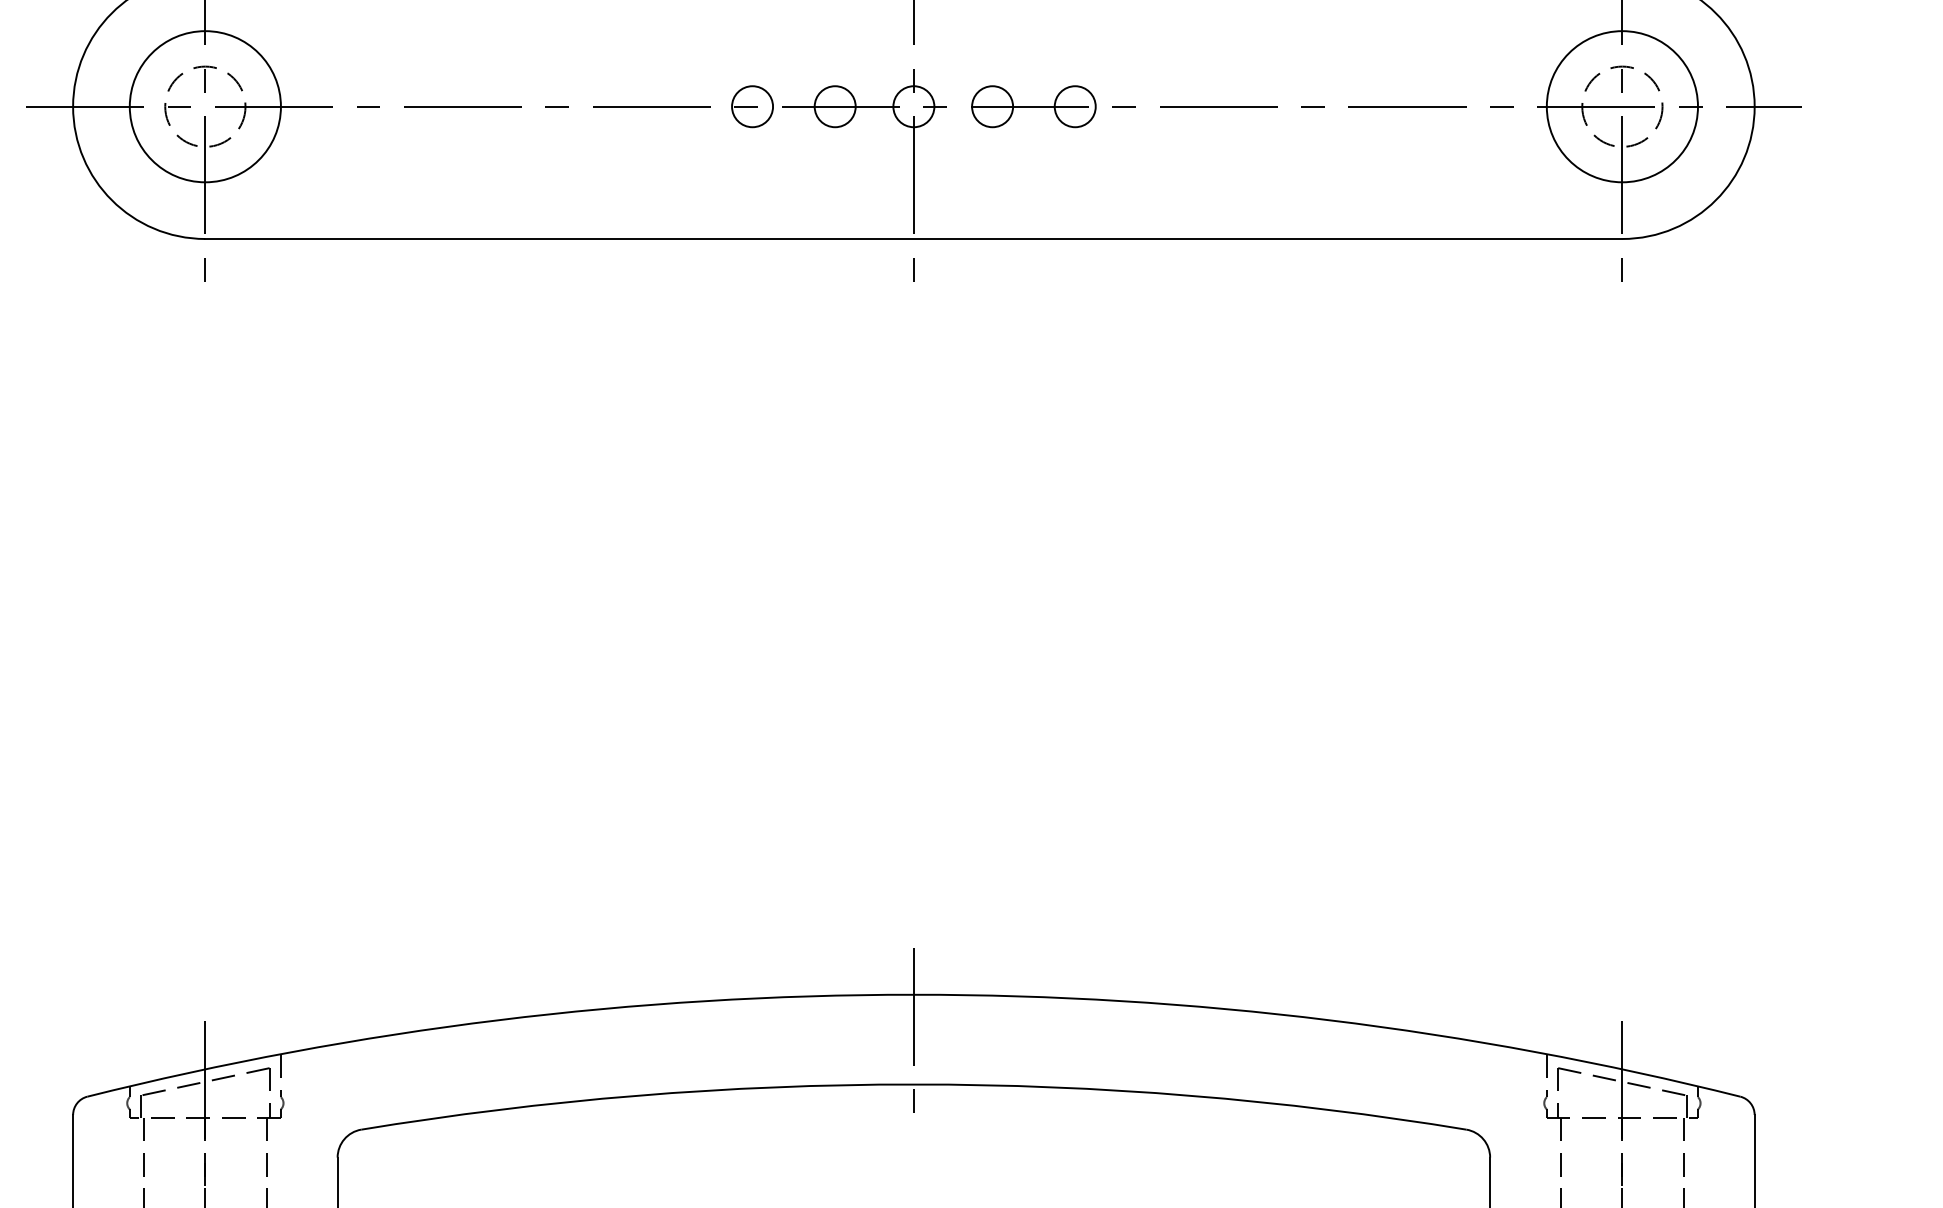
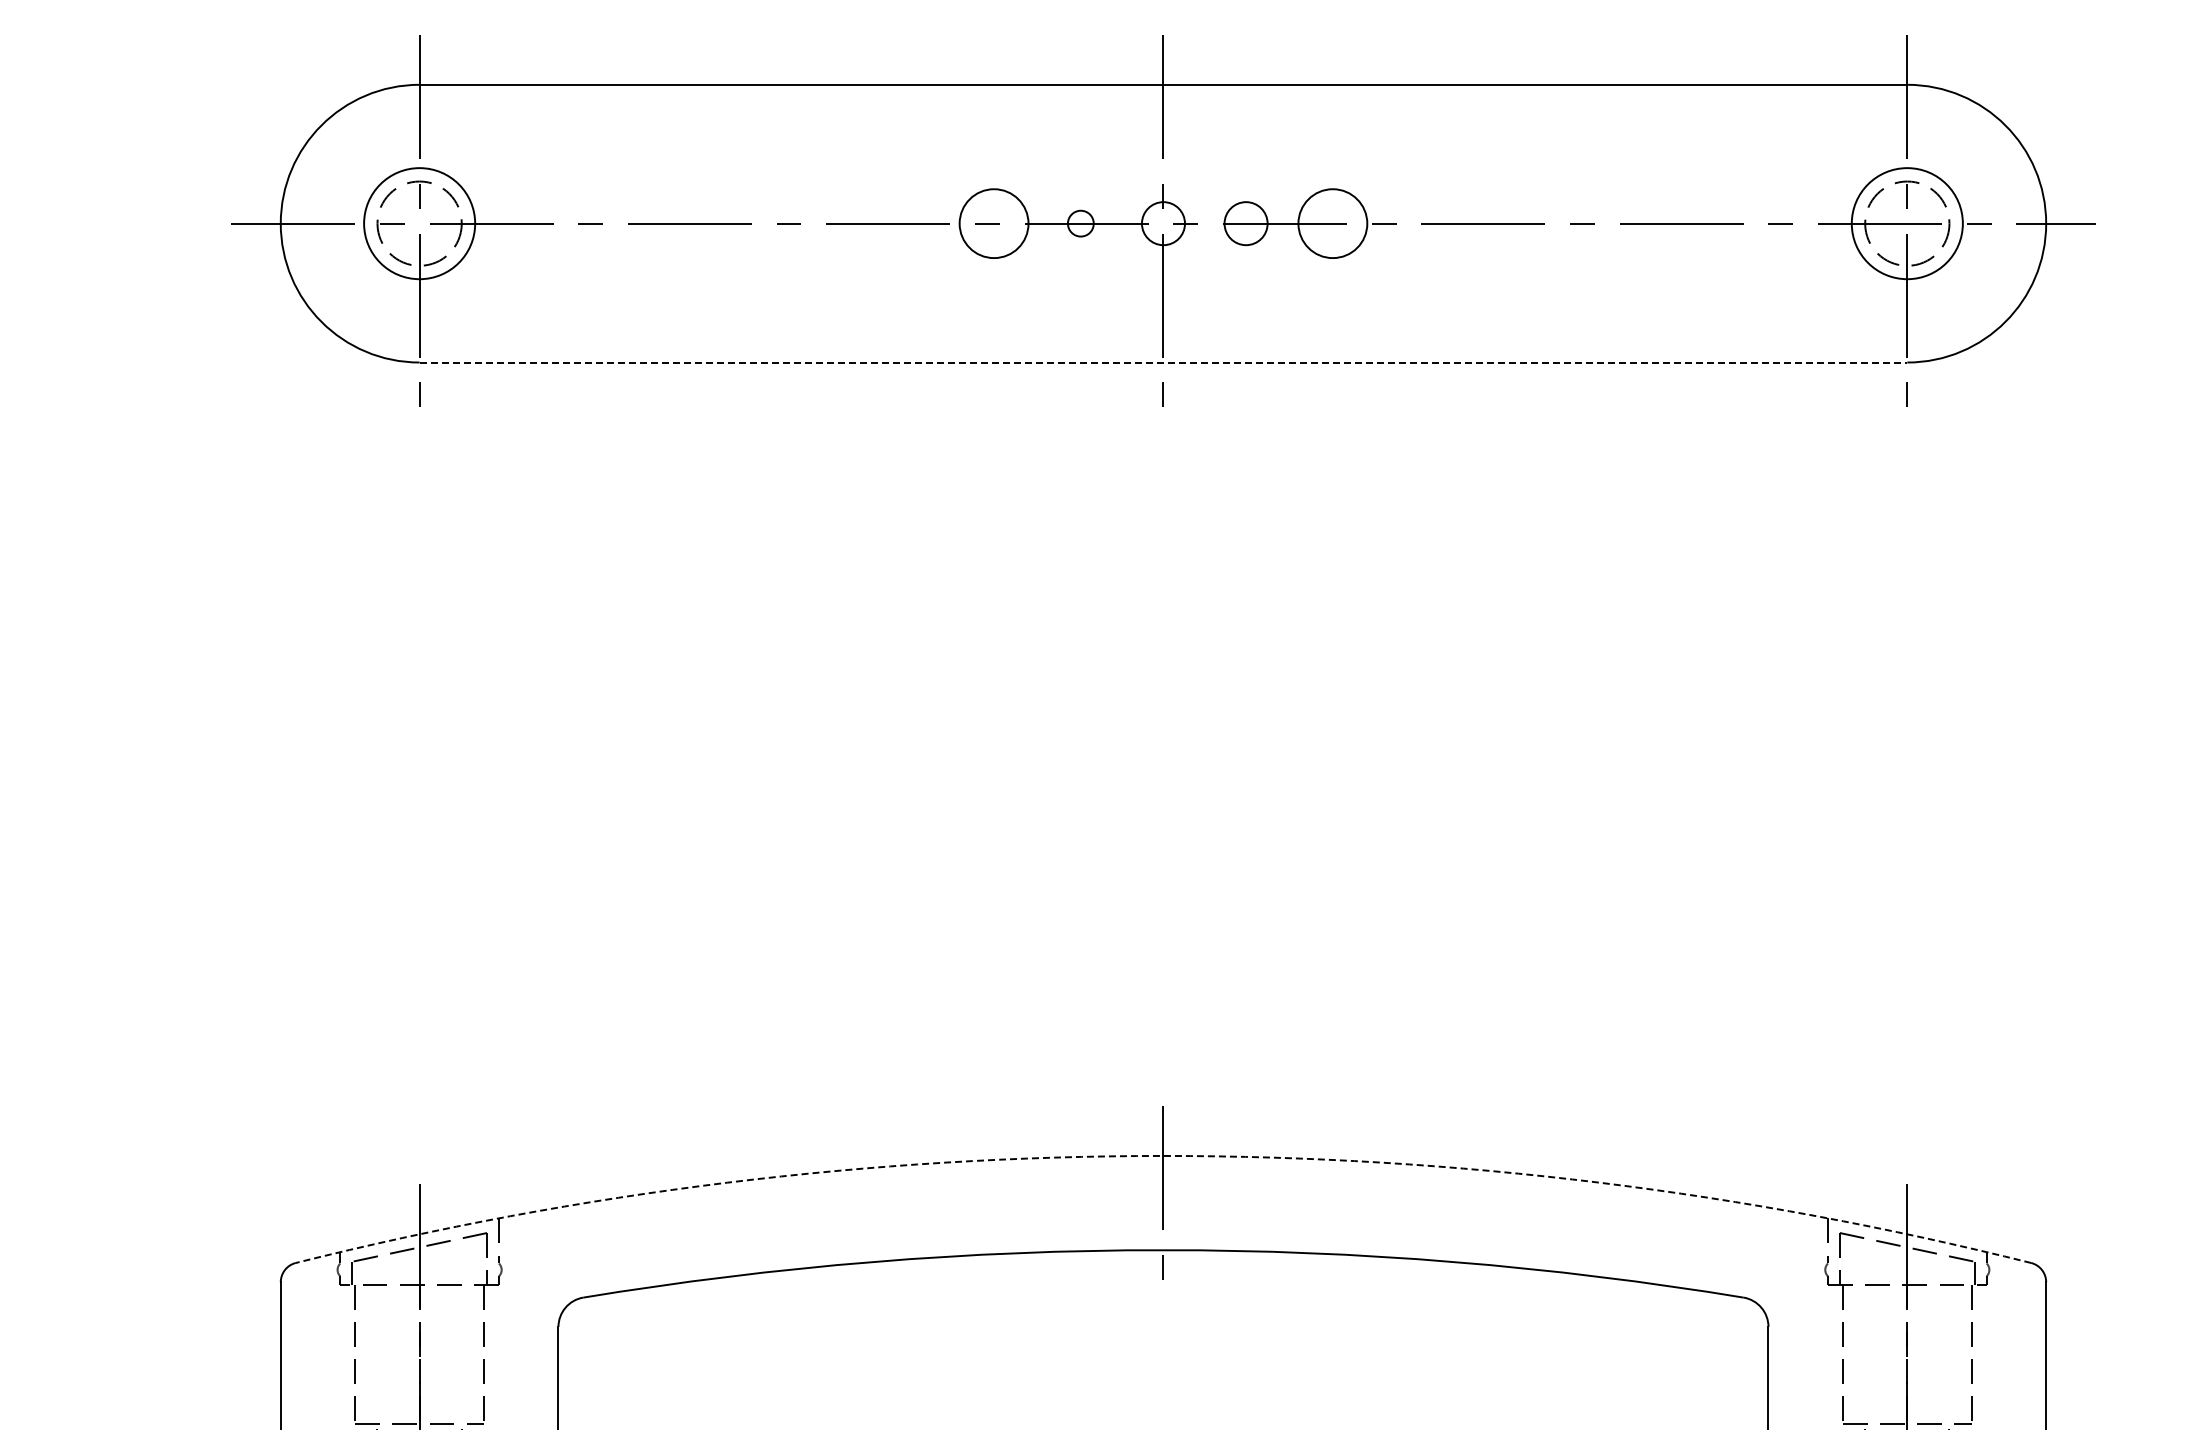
circle: (205, 106) -> (419, 223), size x0.7
circle: (751, 106) -> (993, 223), size x1.6
circle: (834, 106) -> (1080, 223), size x0.6
circle: (1074, 106) -> (1332, 223), size x1.6
circle: (1621, 106) -> (1906, 223), size x0.7
line: (913, 238) -> (1163, 362), solid -> dashed
arc: (913, 994) -> (1163, 1155), solid -> dashed

